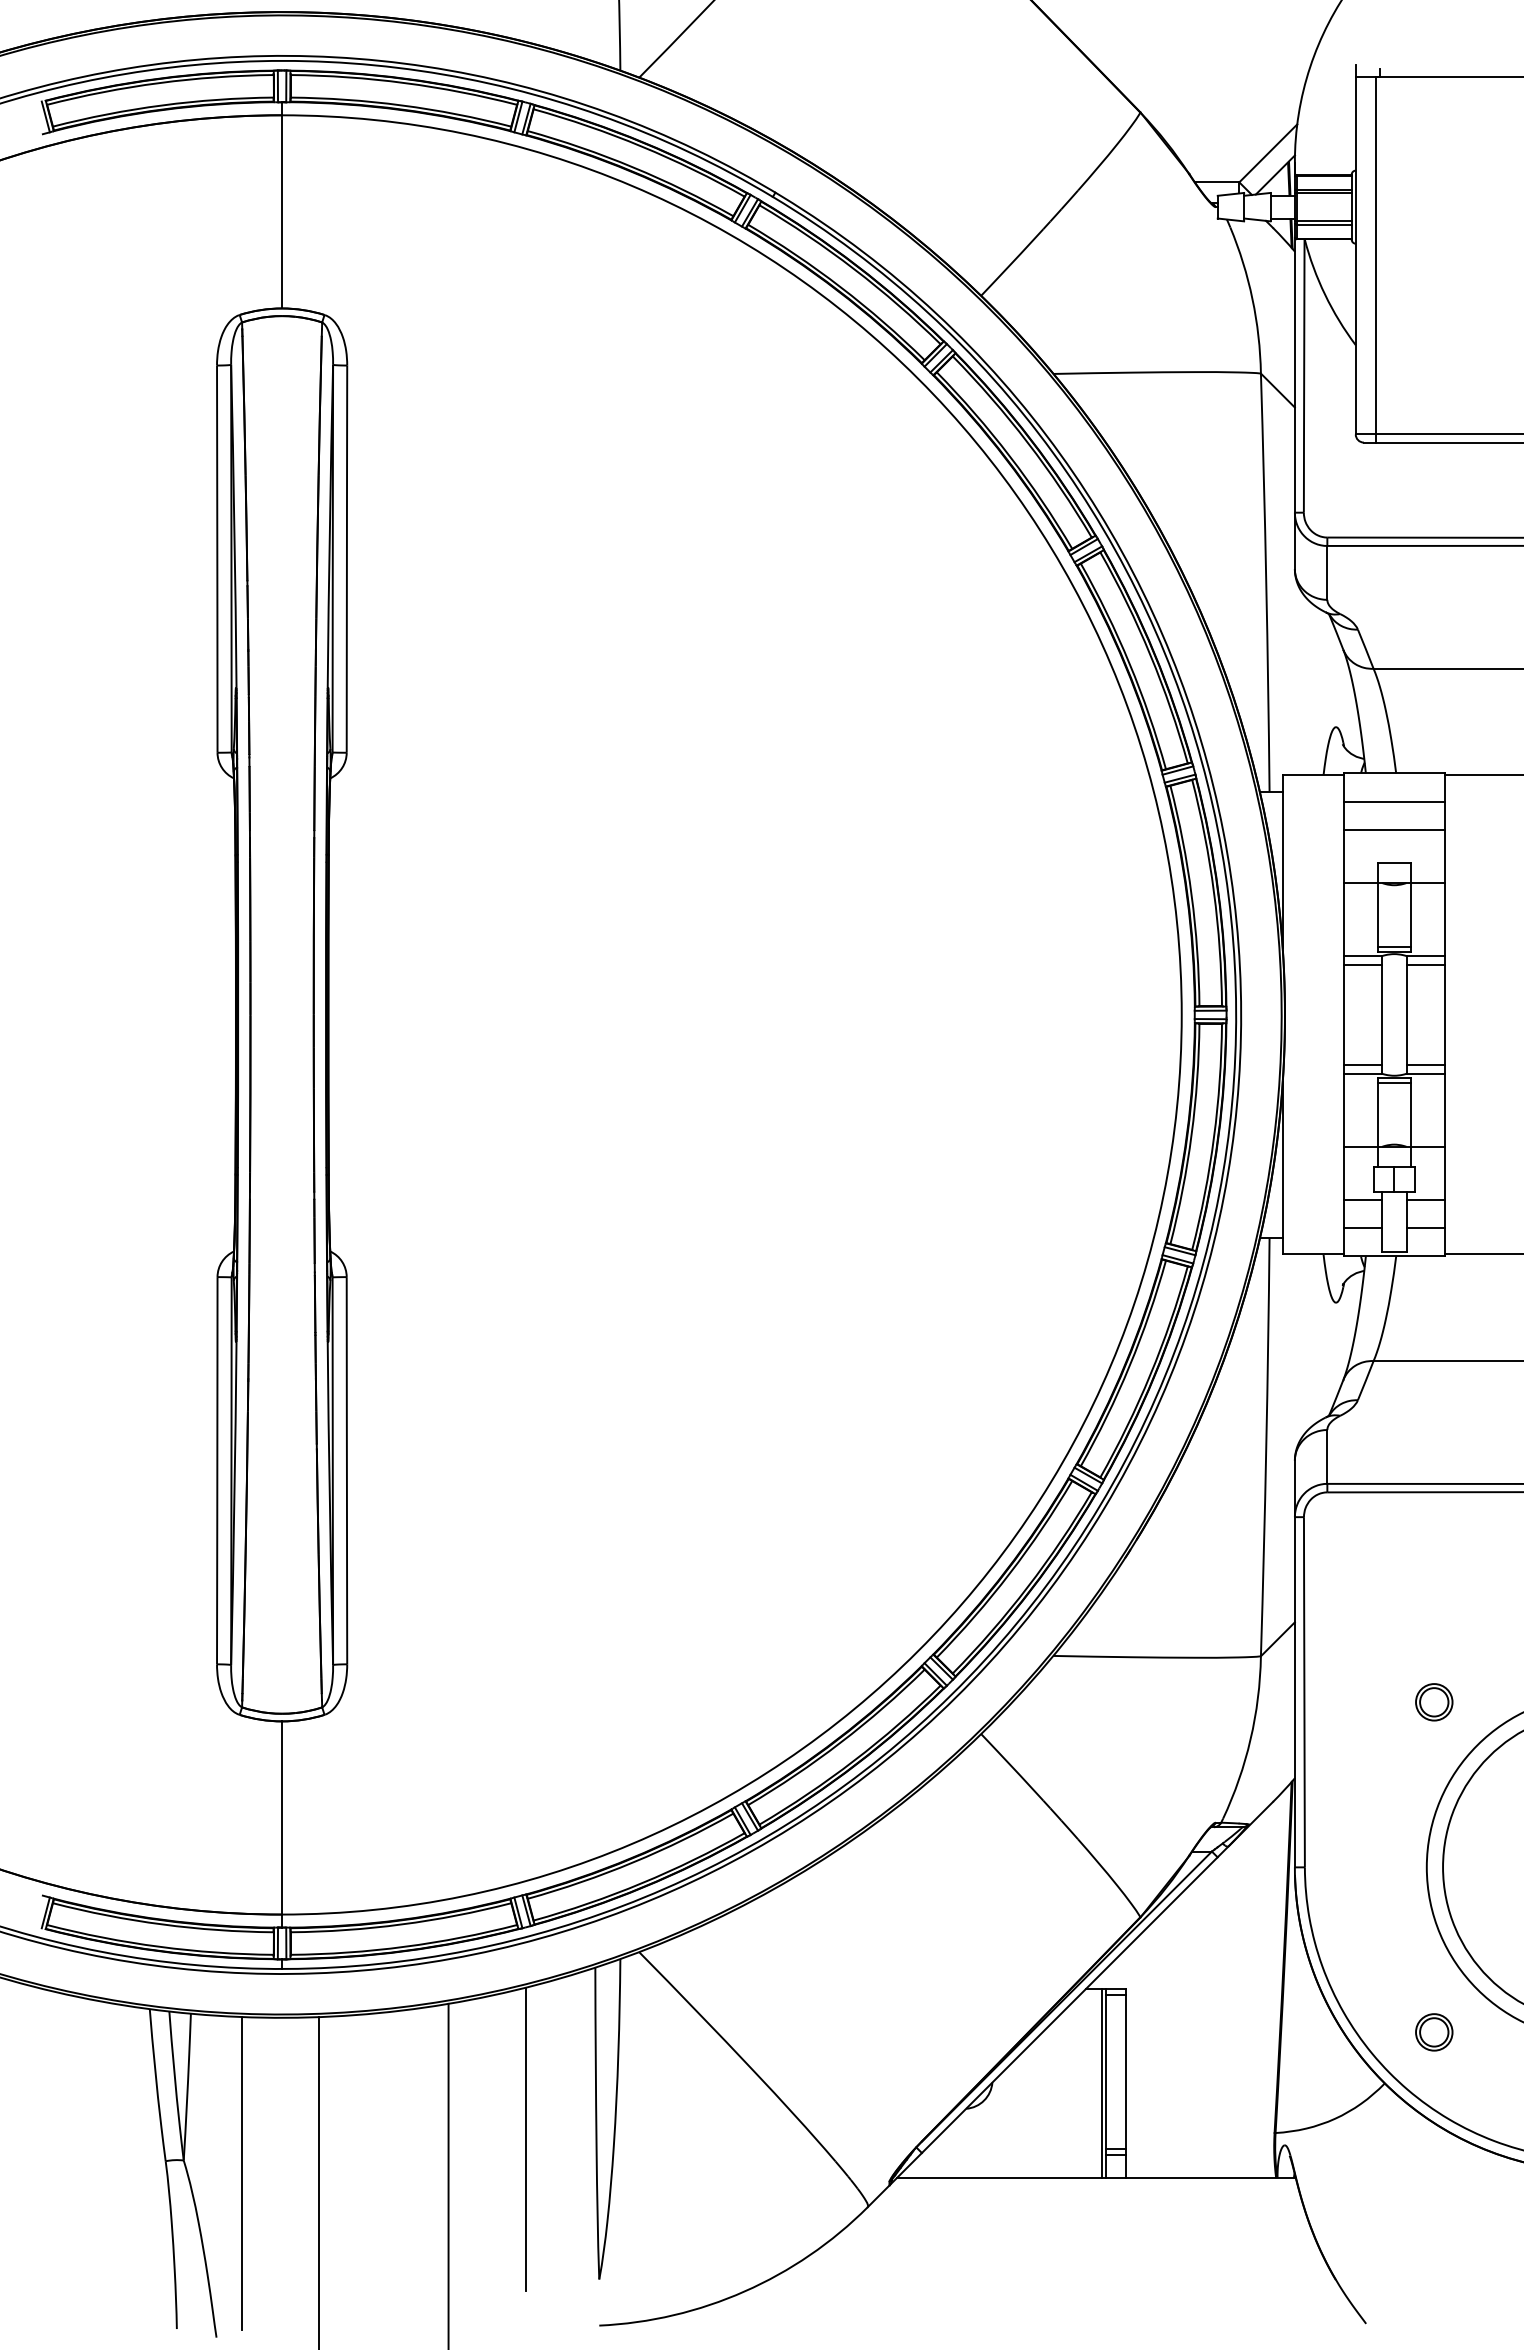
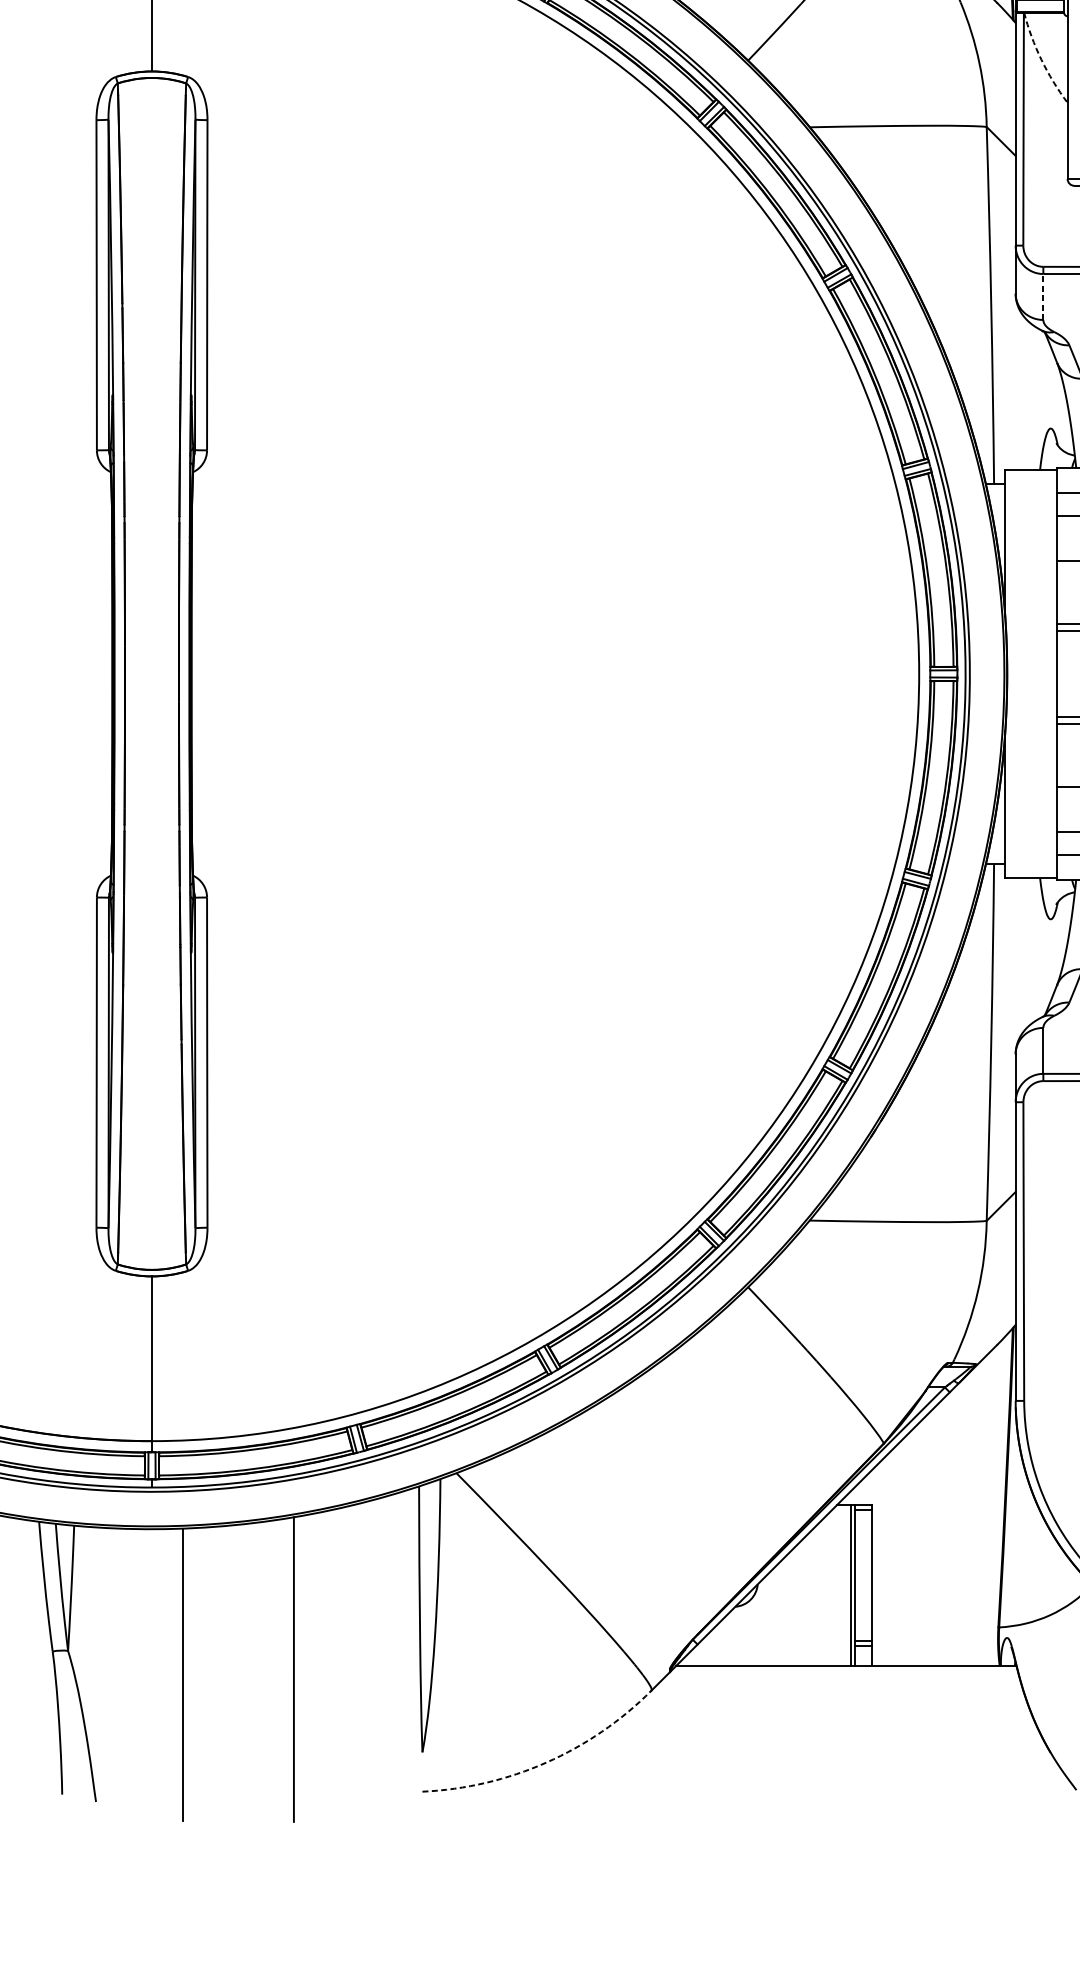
arc: (1325, 294) -> (1041, 59), solid -> dashed
line: (1327, 572) -> (1043, 296), solid -> dashed
line: (525, 2139) -> (359, 1632), removed
line: (241, 2173) -> (117, 1661), removed
arc: (744, 2291) -> (546, 1762), solid -> dashed

